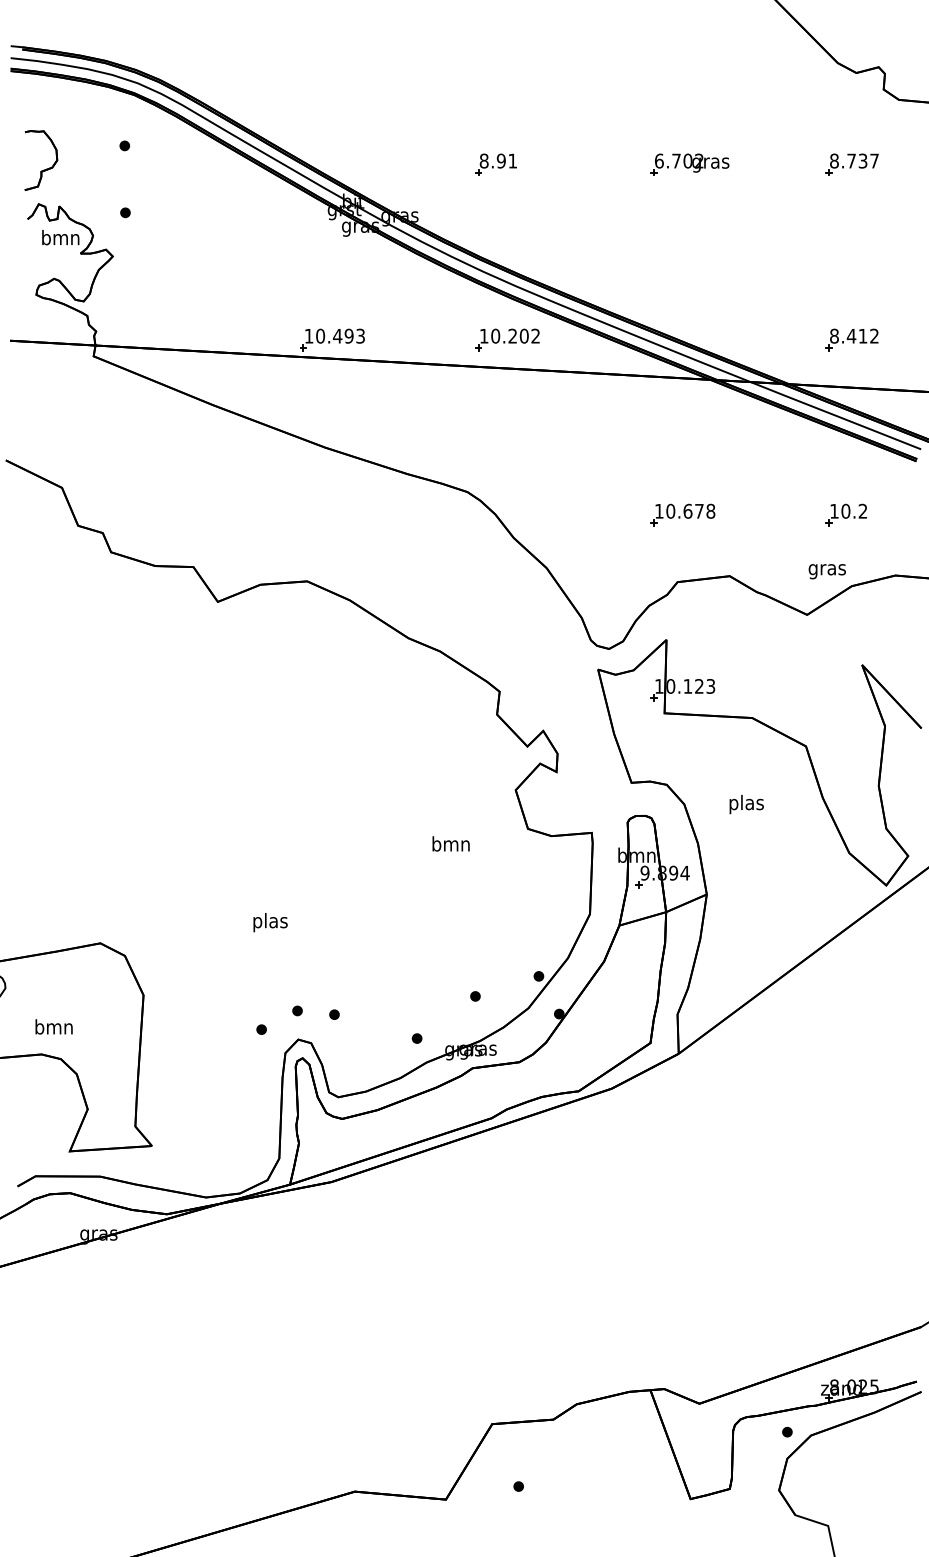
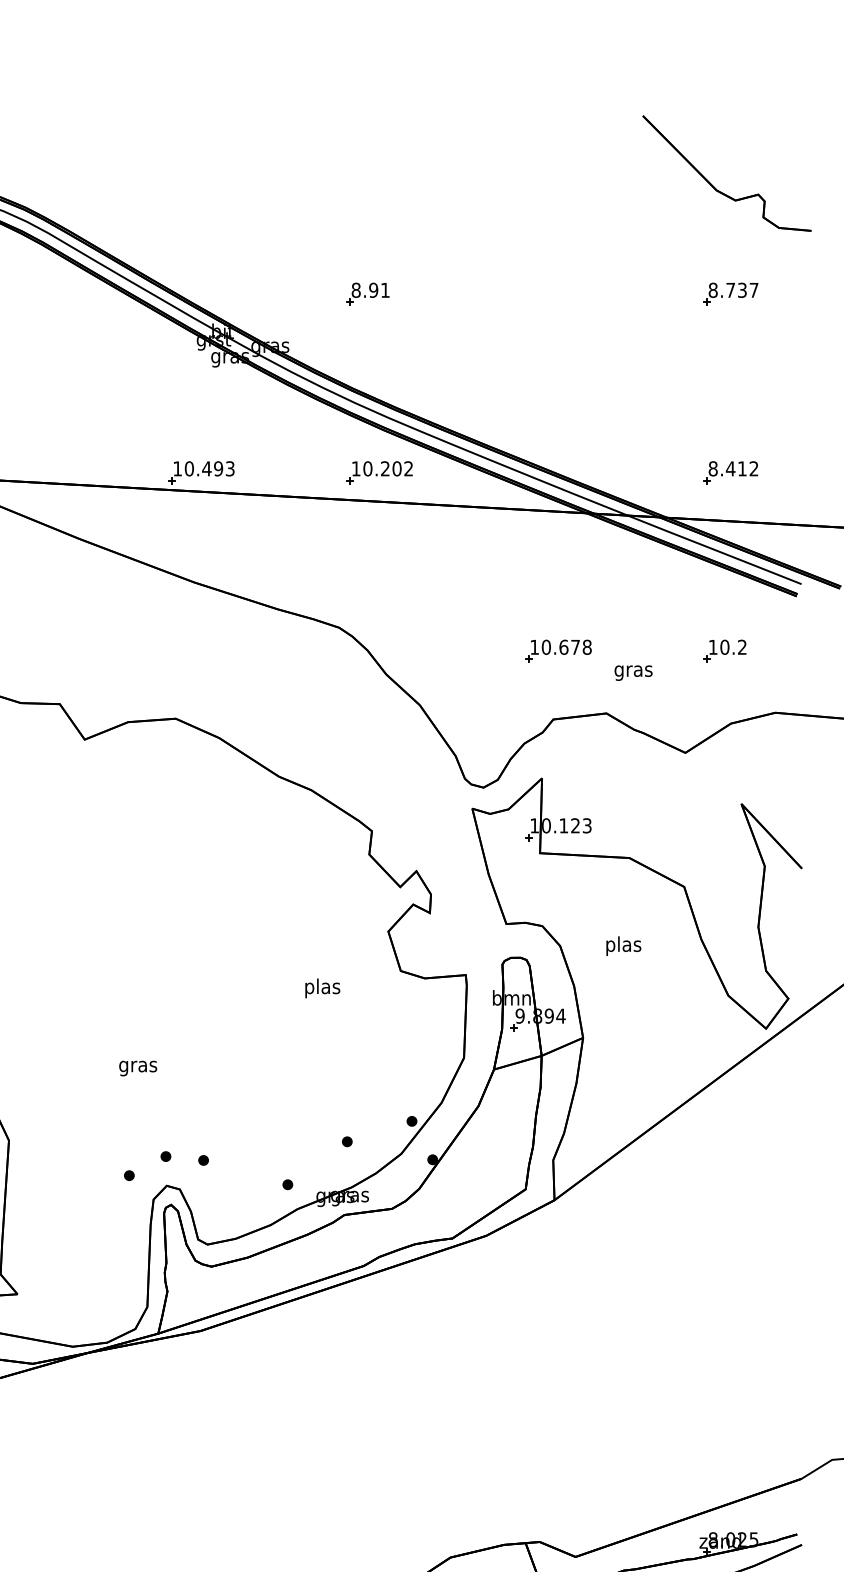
part: (689, 164) -> (565, 293), removed
text: (826, 571) -> (632, 672), moved
text: (450, 845) -> (321, 987), bmn -> plas
text: (269, 922) -> (137, 1066), plas -> gras

